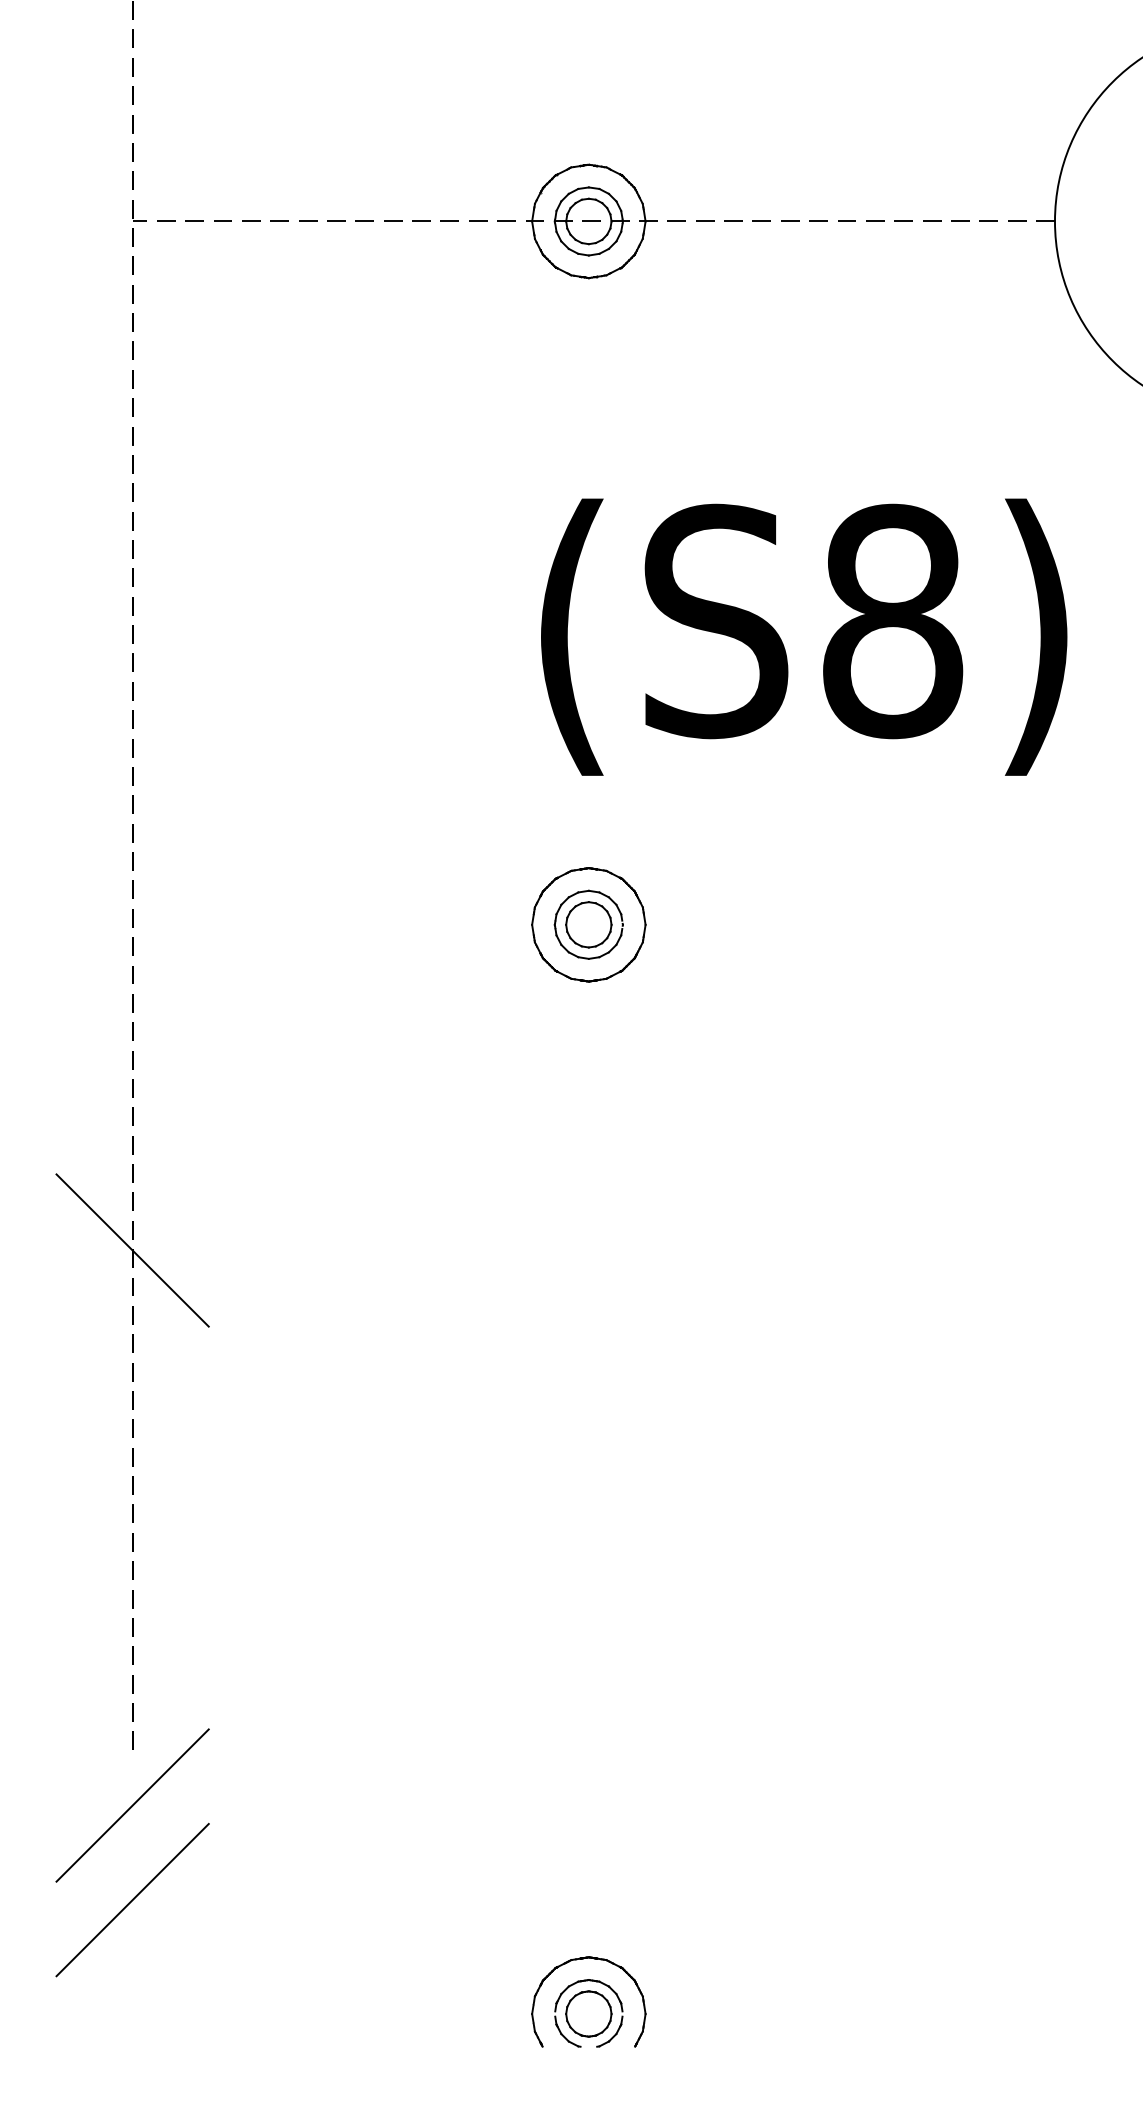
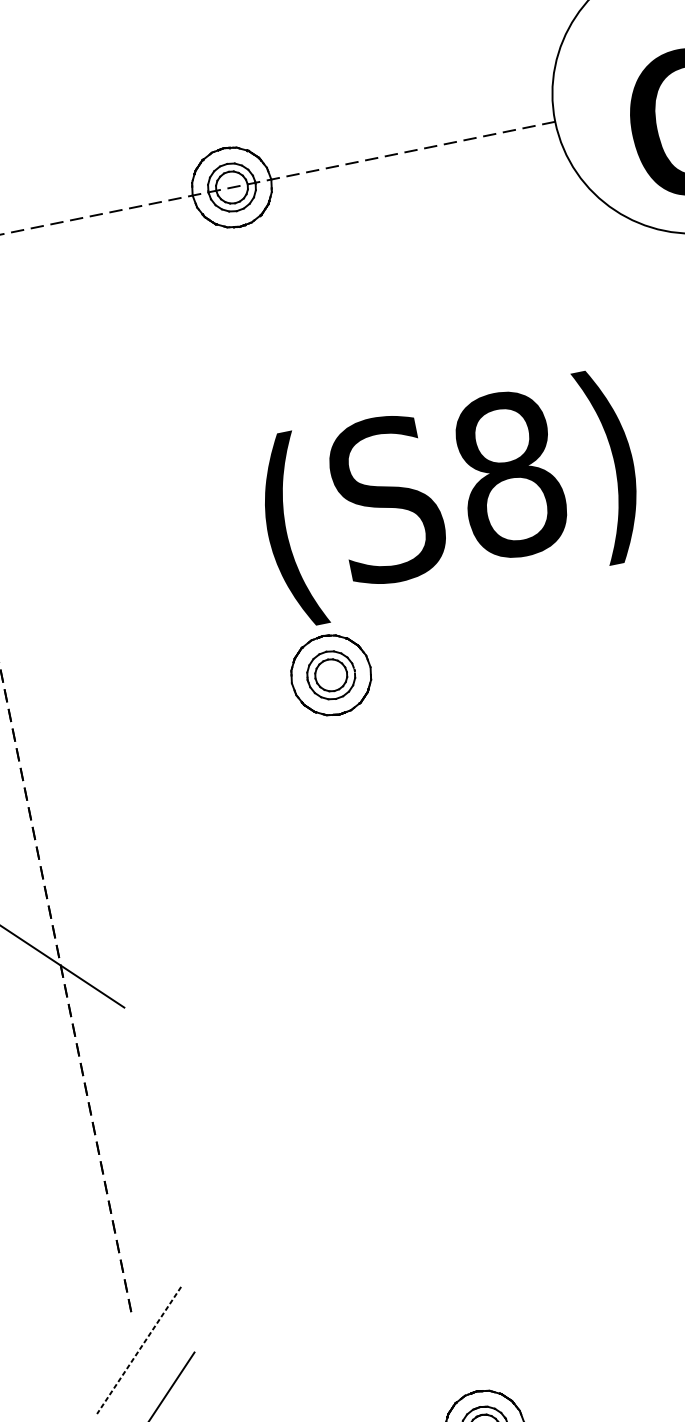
text: (804, 636) -> (450, 497), moved
line: (132, 1805) -> (139, 1350), solid -> dashed

